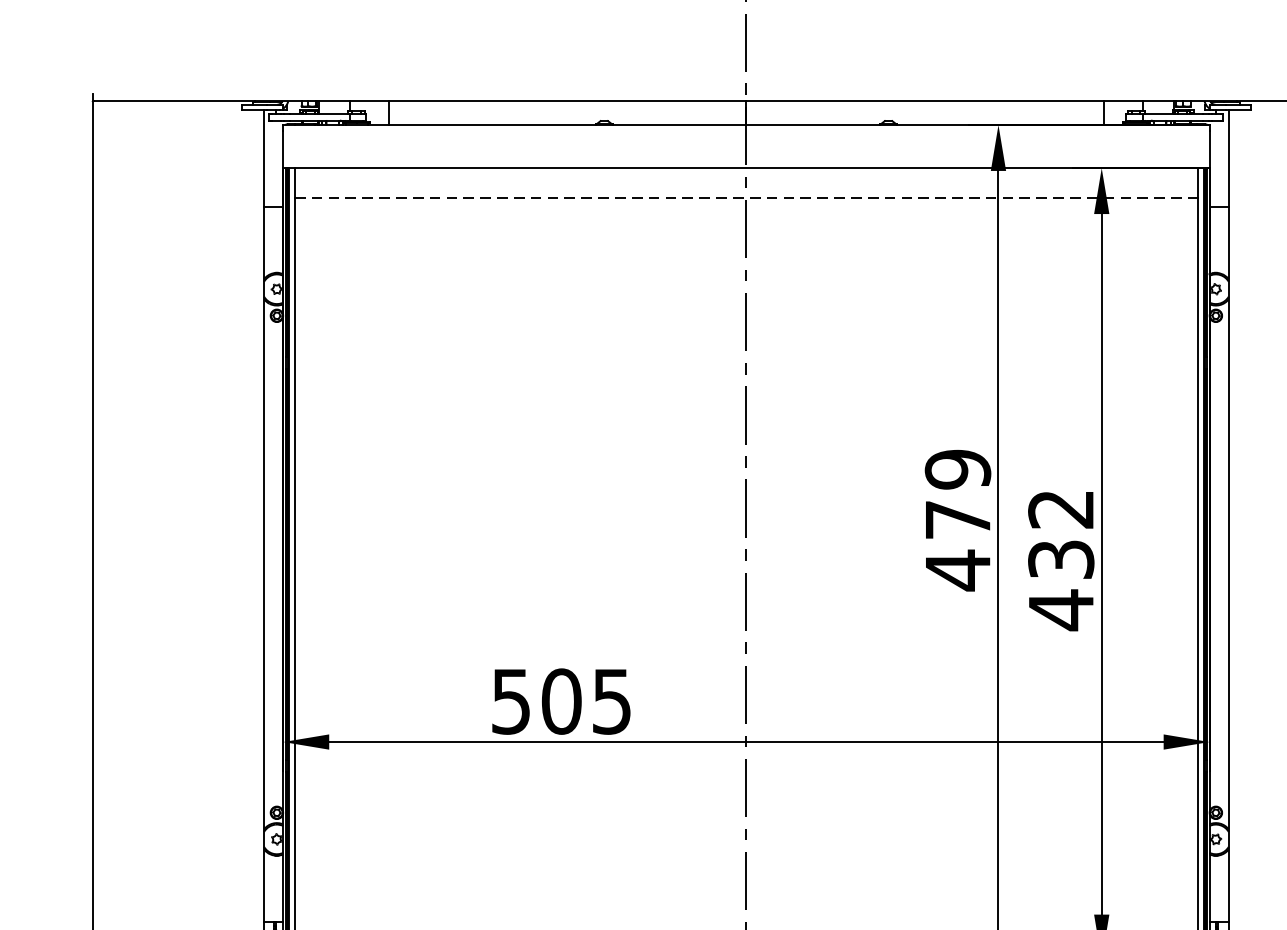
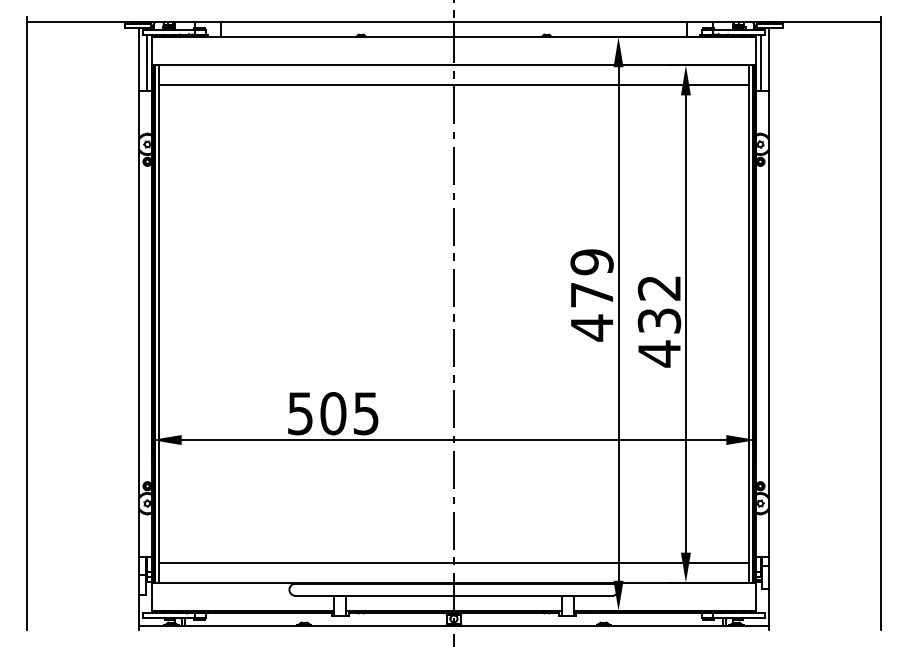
line: (276, 163) -> (147, 62), added
line: (1215, 163) -> (760, 62), added
line: (747, 197) -> (454, 84), dashed -> solid

